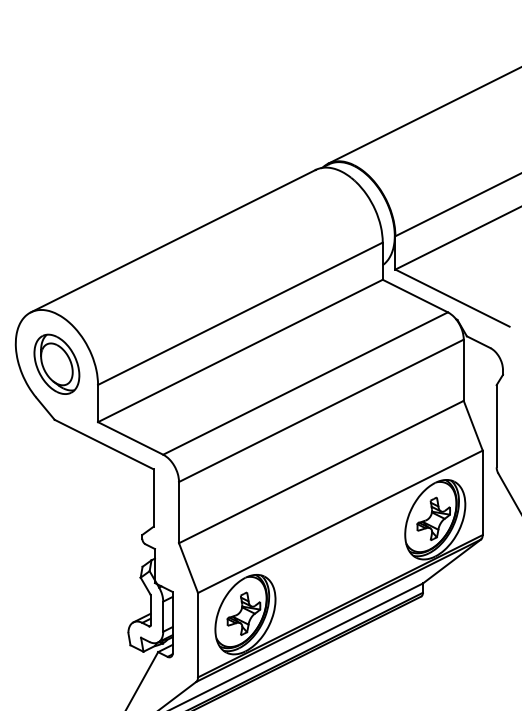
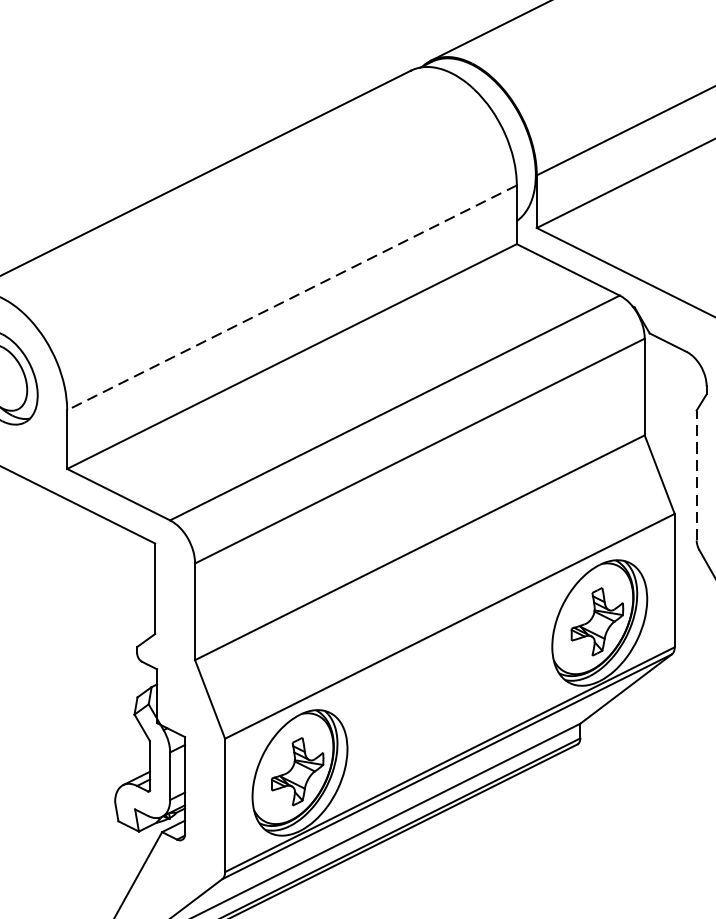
line: (239, 314) -> (290, 298), solid -> dashed
line: (496, 425) -> (696, 474), solid -> dashed

